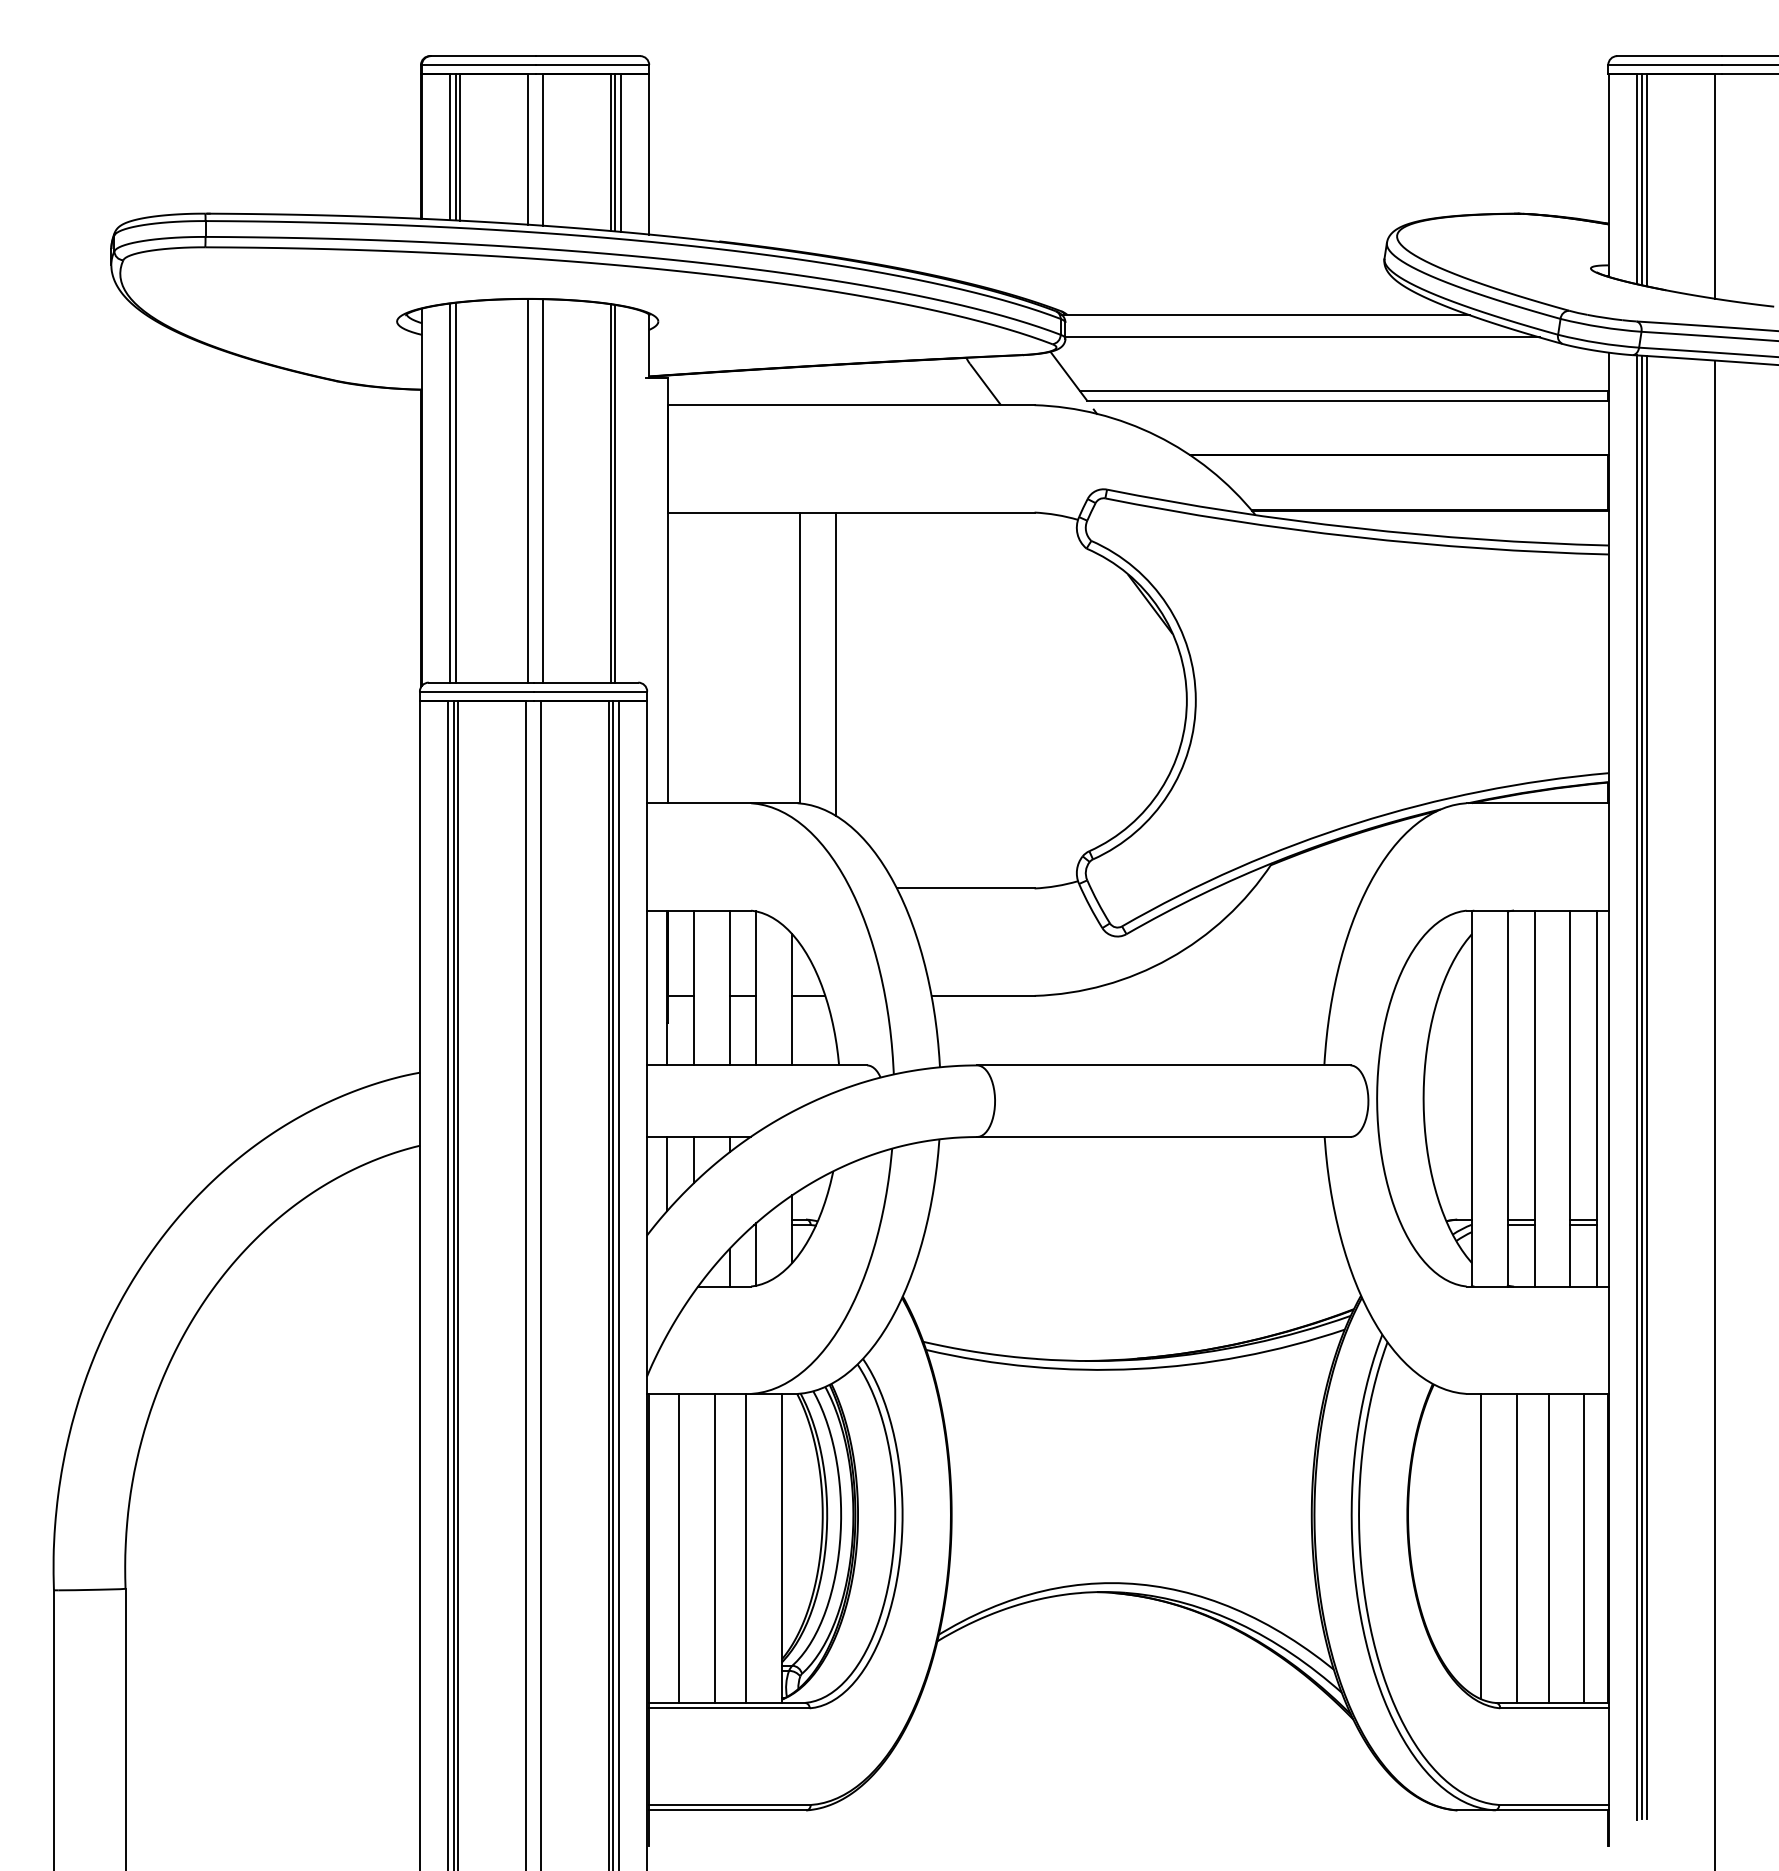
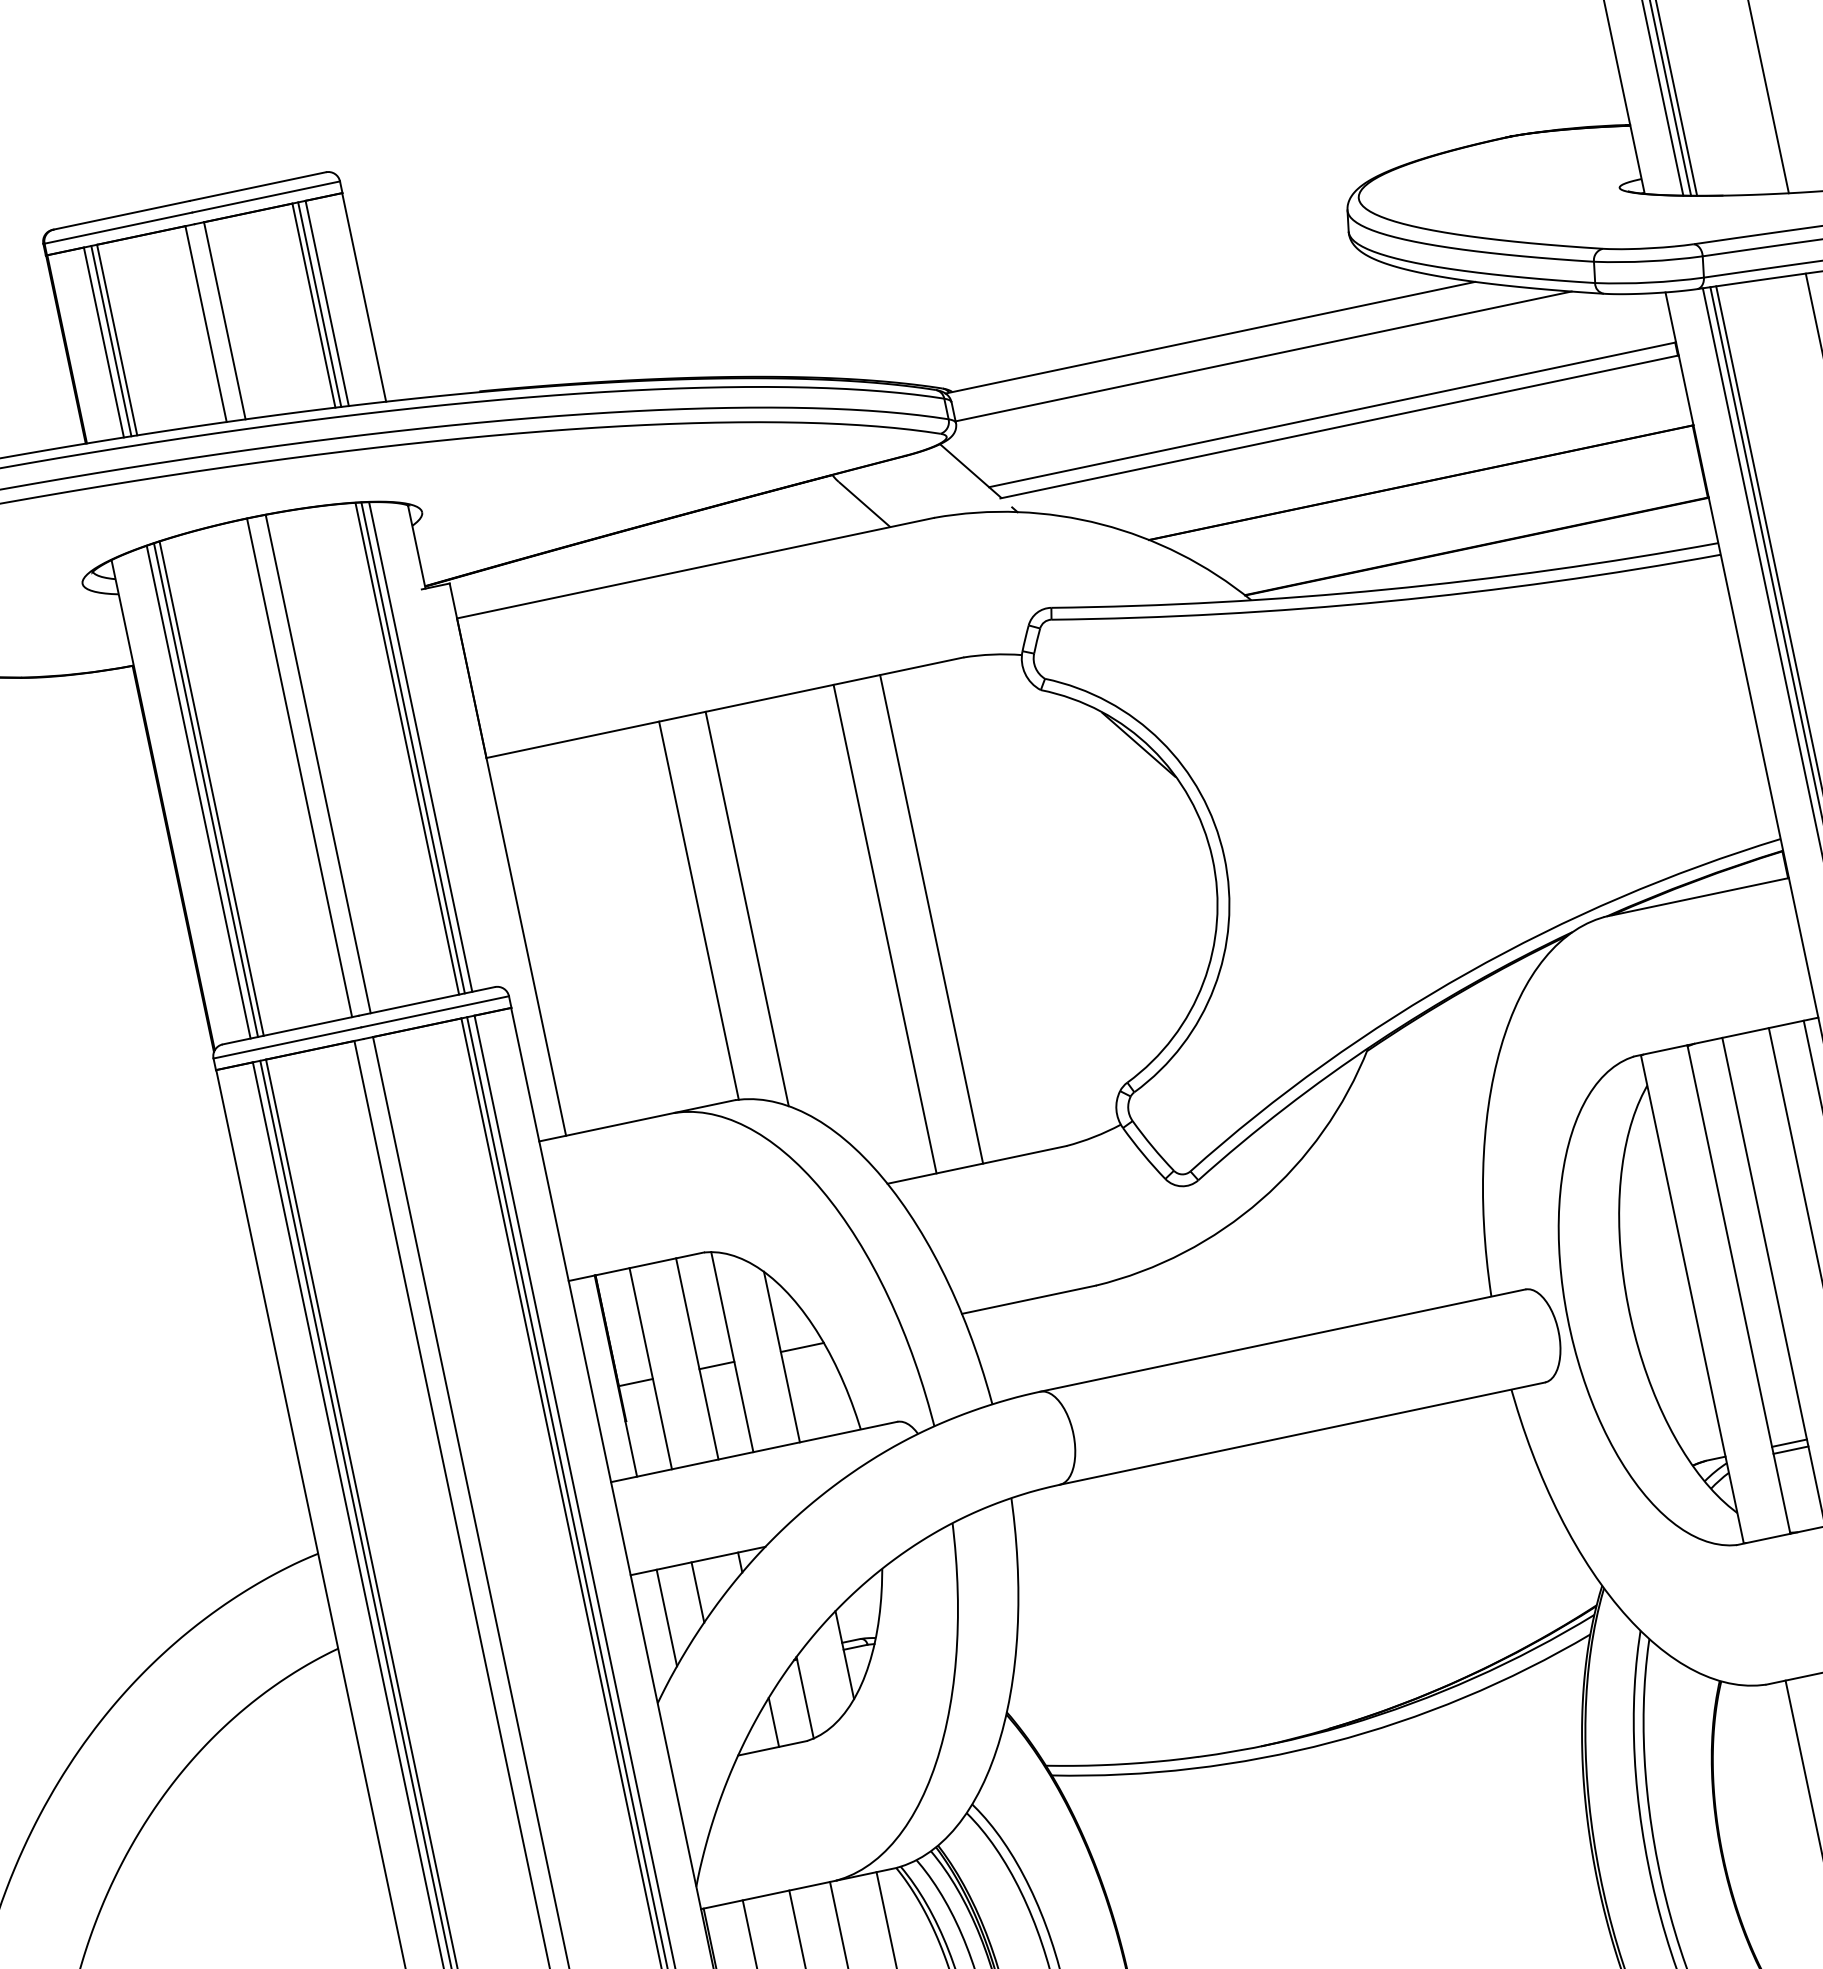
line: (460, 492) -> (211, 788), added
line: (620, 493) -> (420, 746), added
line: (934, 700) -> (884, 929), added
line: (970, 700) -> (931, 919), added

